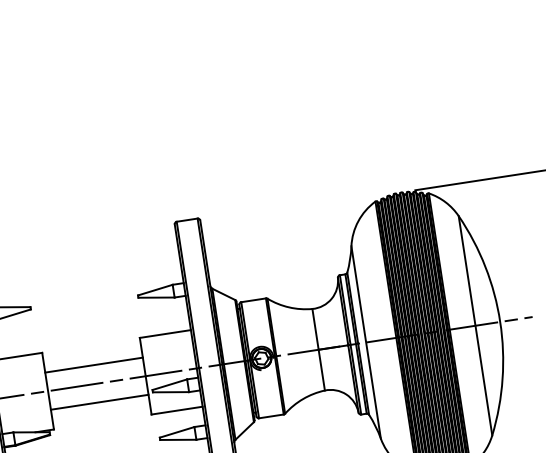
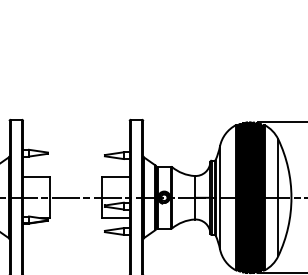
line: (94, 364) -> (76, 187), removed
line: (99, 401) -> (76, 207), removed

